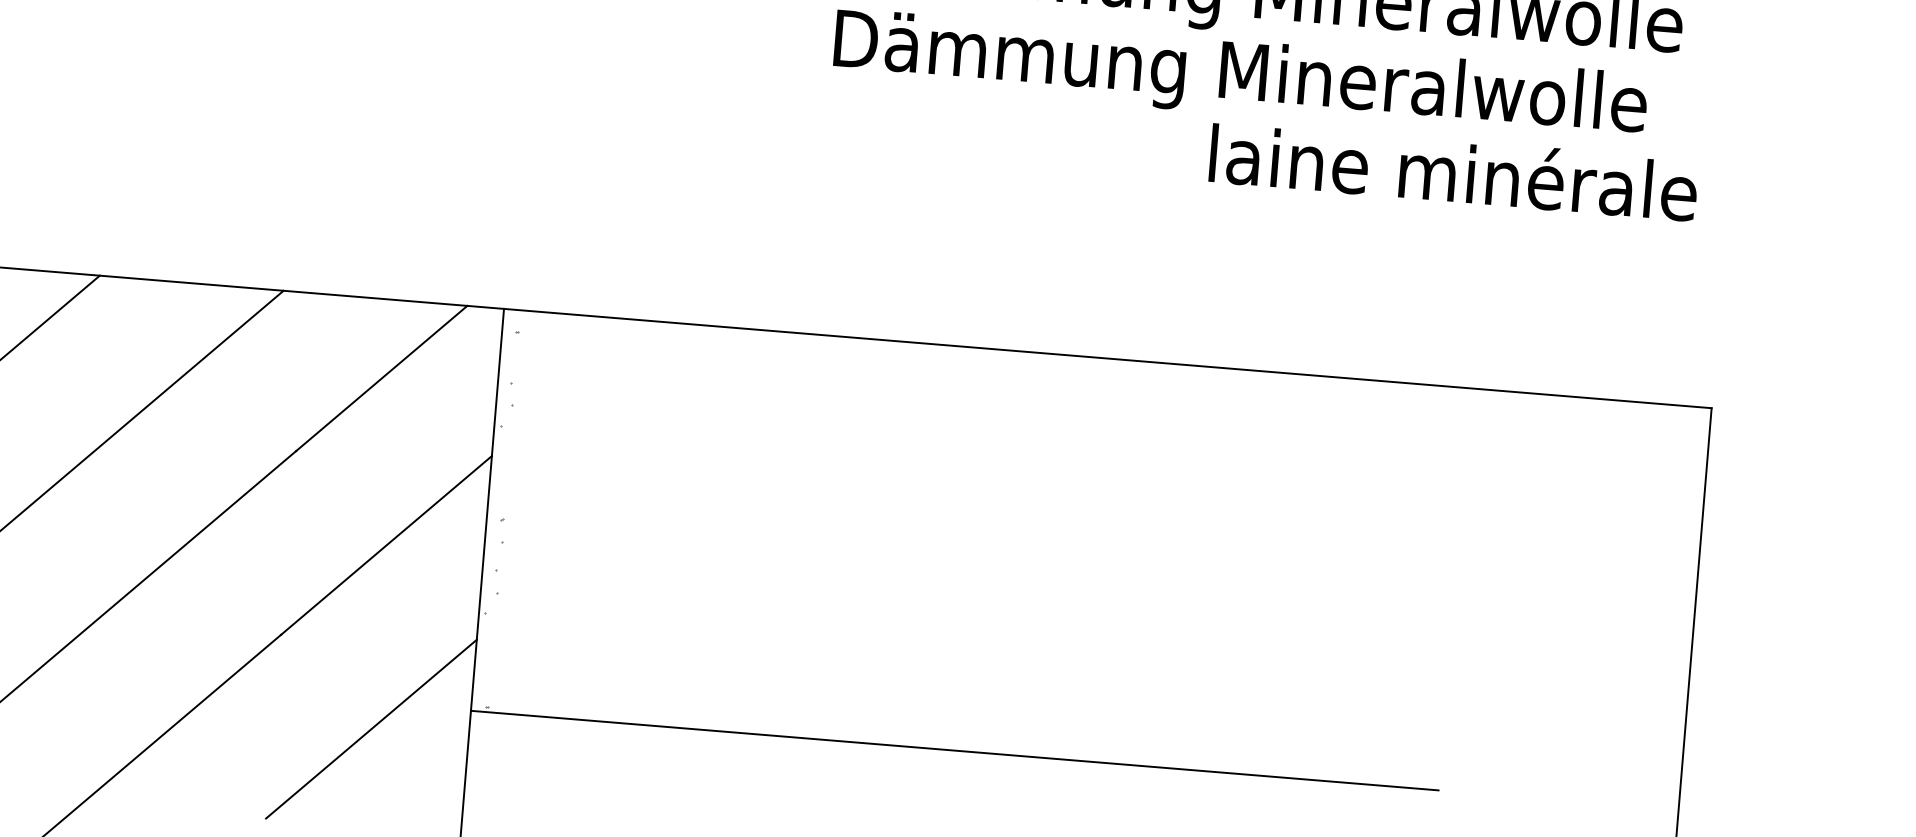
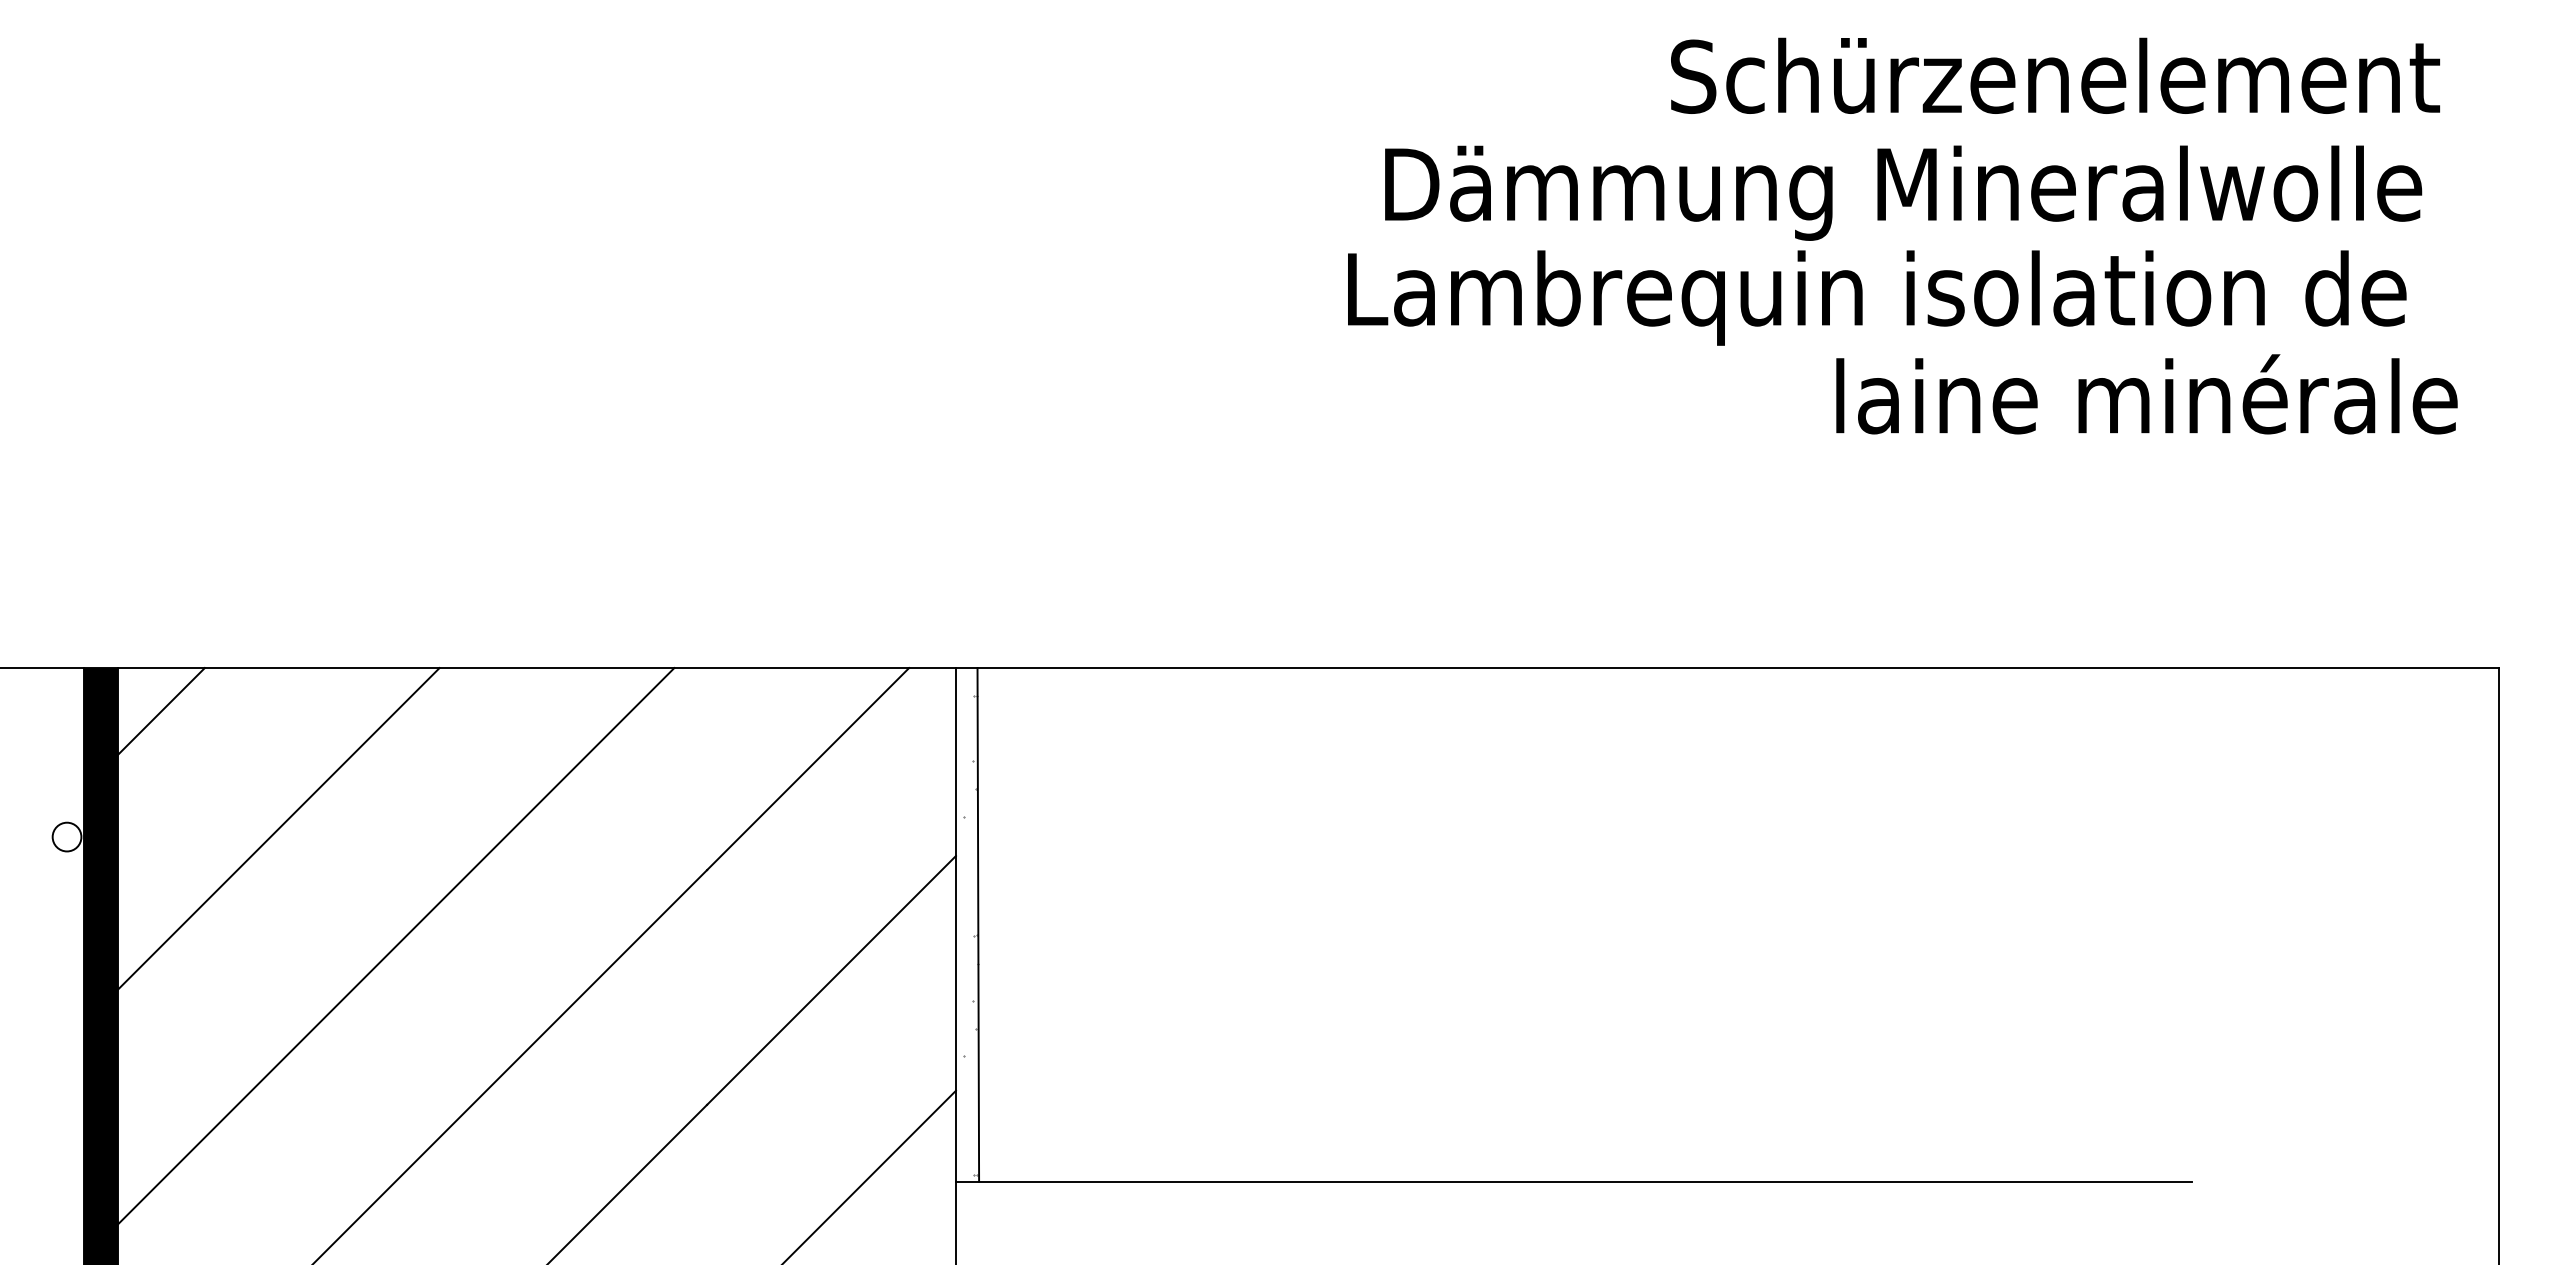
text: (1252, 78) -> (1881, 297), Dämmung Mineralwolle -> Lambrequin isolation de
line: (505, 511) -> (978, 924), added

